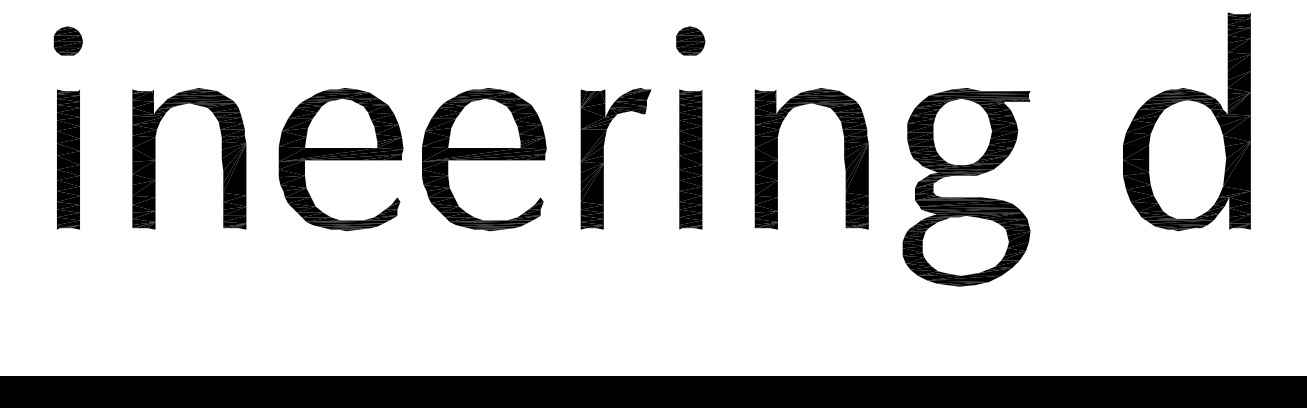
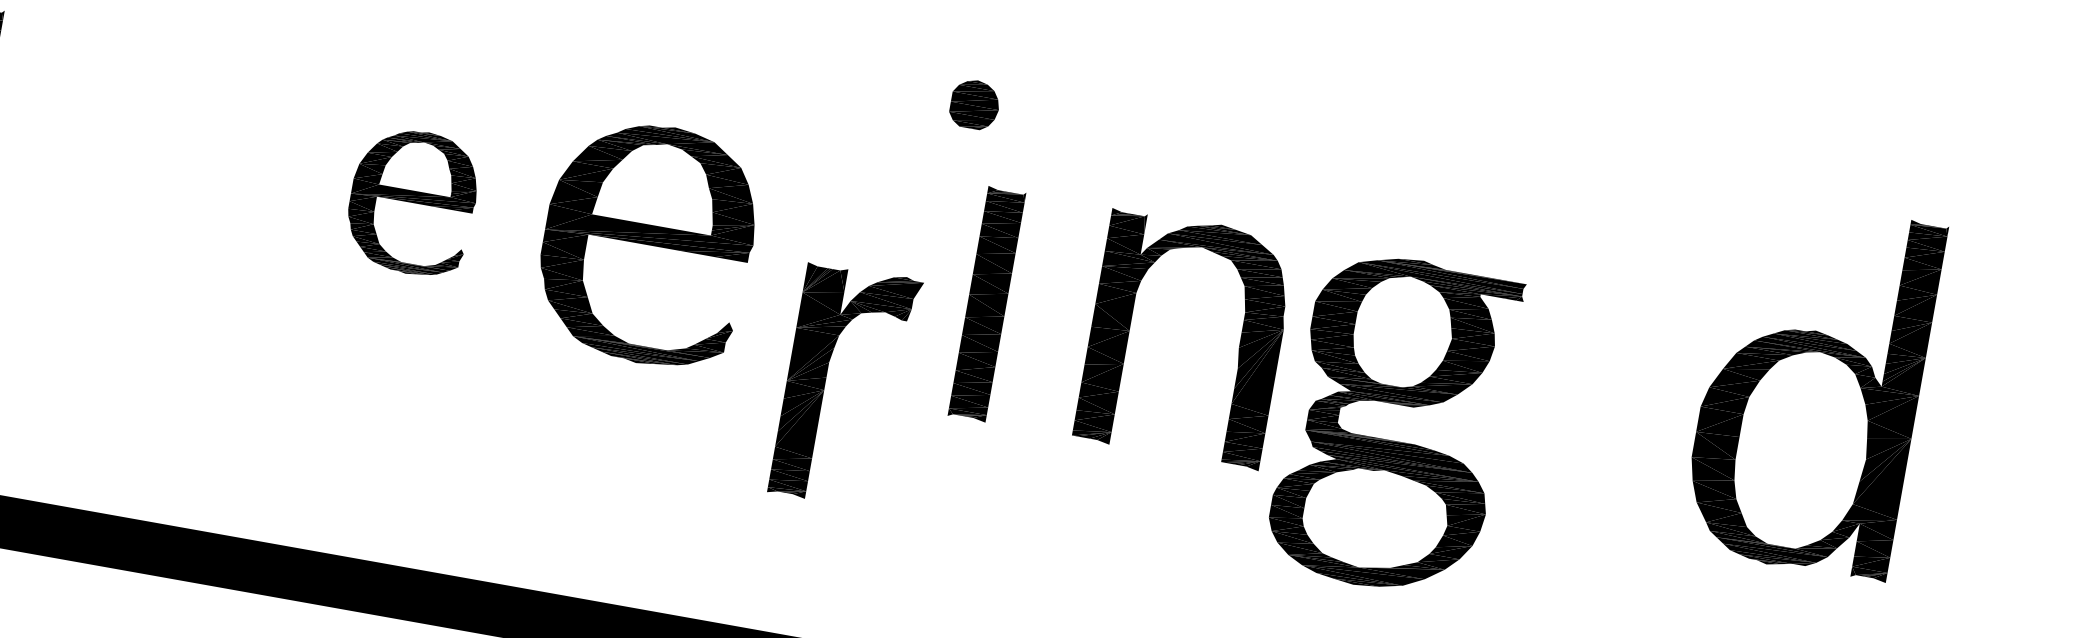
part: (690, 40) -> (974, 103), moved
part: (221, 158) -> (216, 165), removed
part: (603, 158) -> (825, 381), moved
part: (340, 159) -> (411, 201), size x0.6
part: (966, 197) -> (1390, 440), moved

